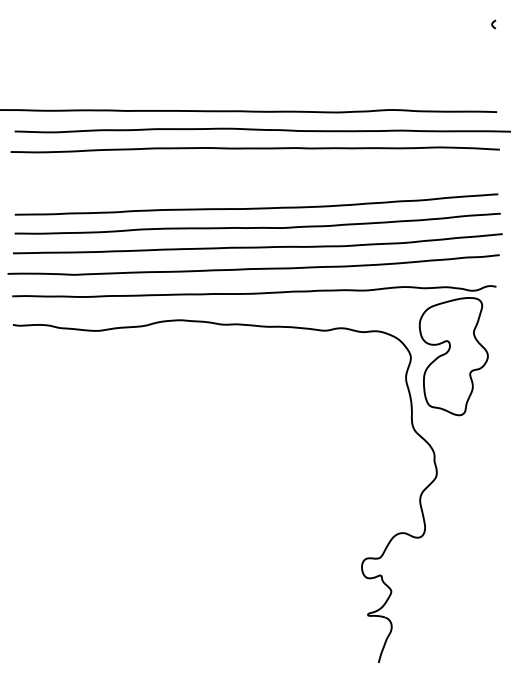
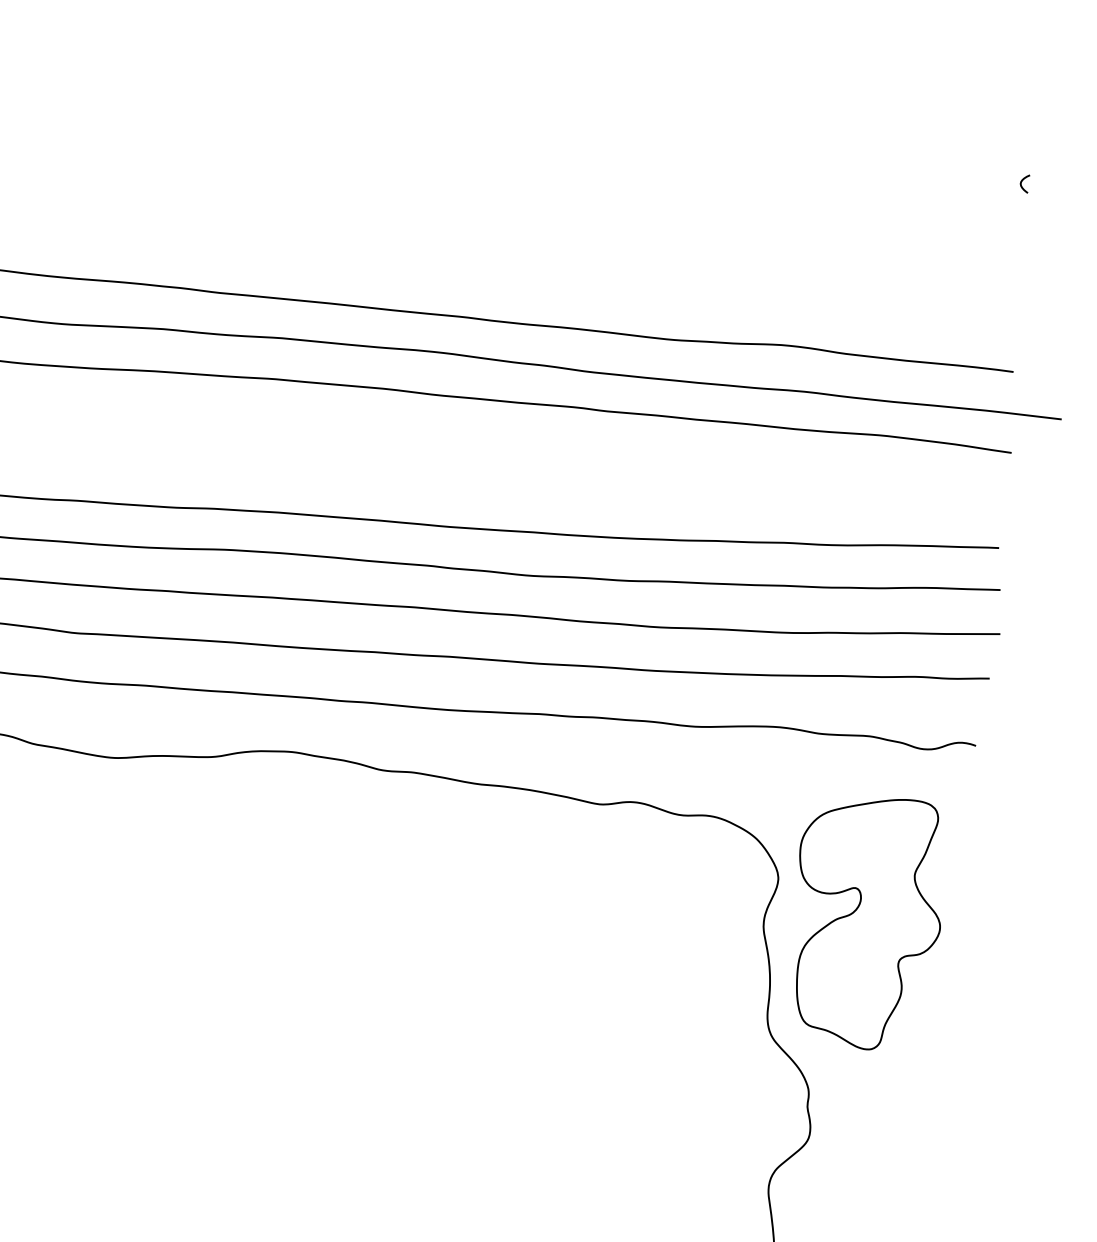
part: (453, 356) -> (866, 922), moved

